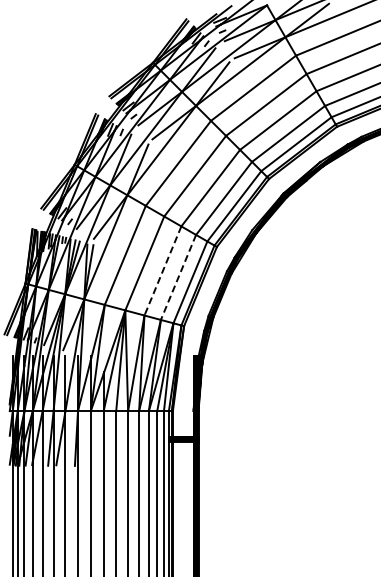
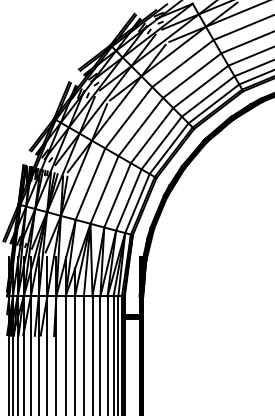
line: (162, 271) -> (117, 195), dashed -> solid
line: (178, 277) -> (128, 200), dashed -> solid

